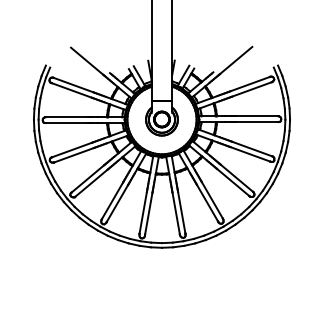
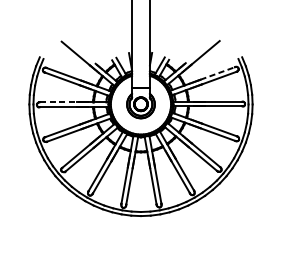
line: (250, 84) -> (218, 73), solid -> dashed
line: (67, 117) -> (58, 102), solid -> dashed

